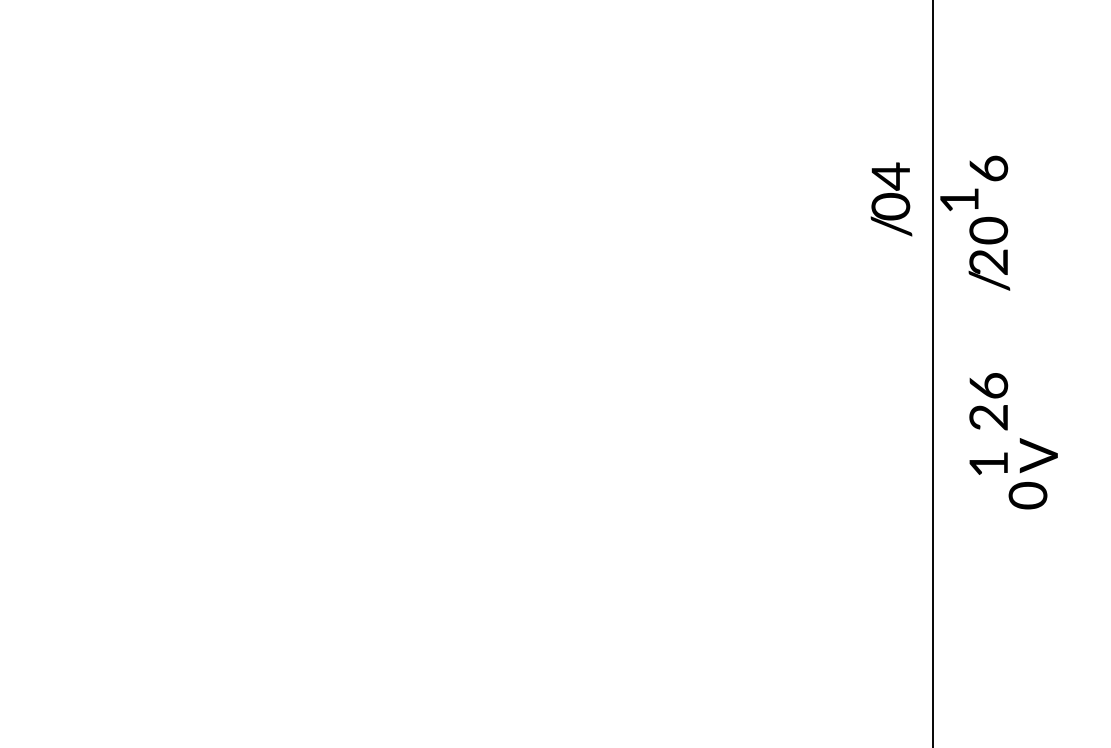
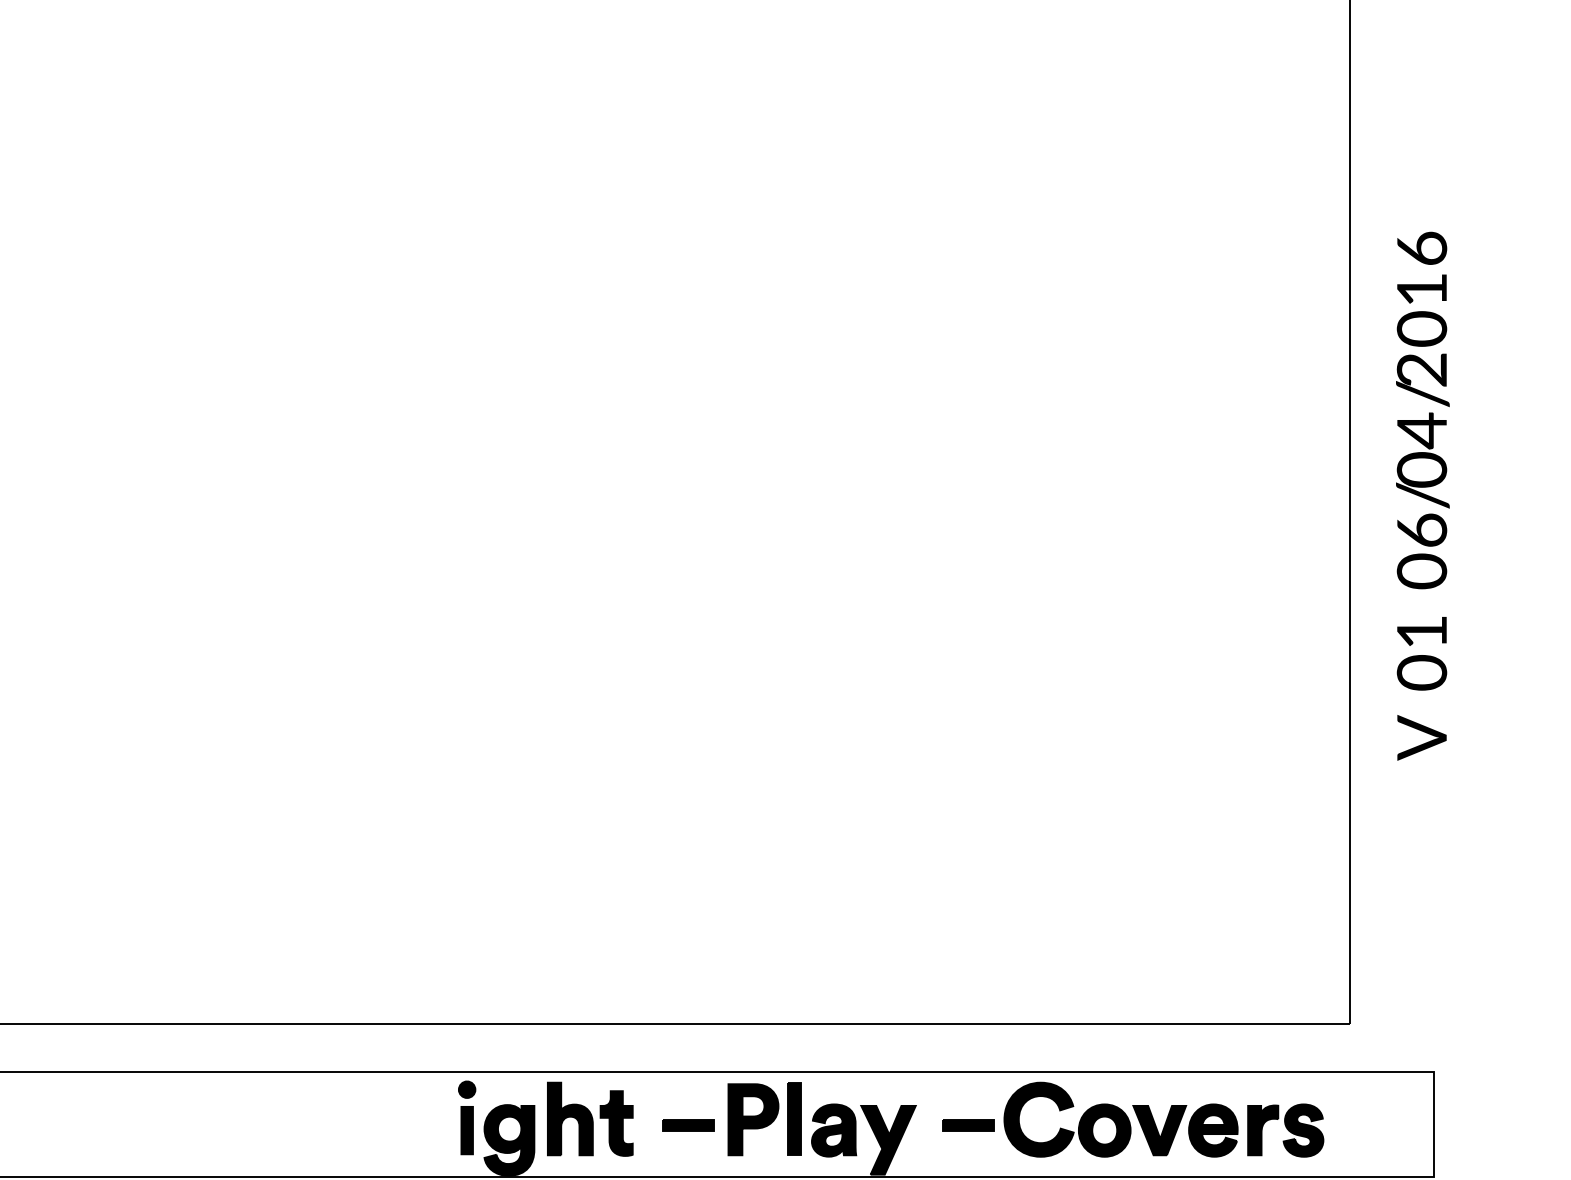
text: (891, 199) -> (1422, 460), moved
text: (959, 199) -> (1421, 288), moved
text: (989, 417) -> (1422, 571), 2 -> 0
text: (1038, 455) -> (1421, 737), moved
text: (1027, 495) -> (1421, 672), moved

